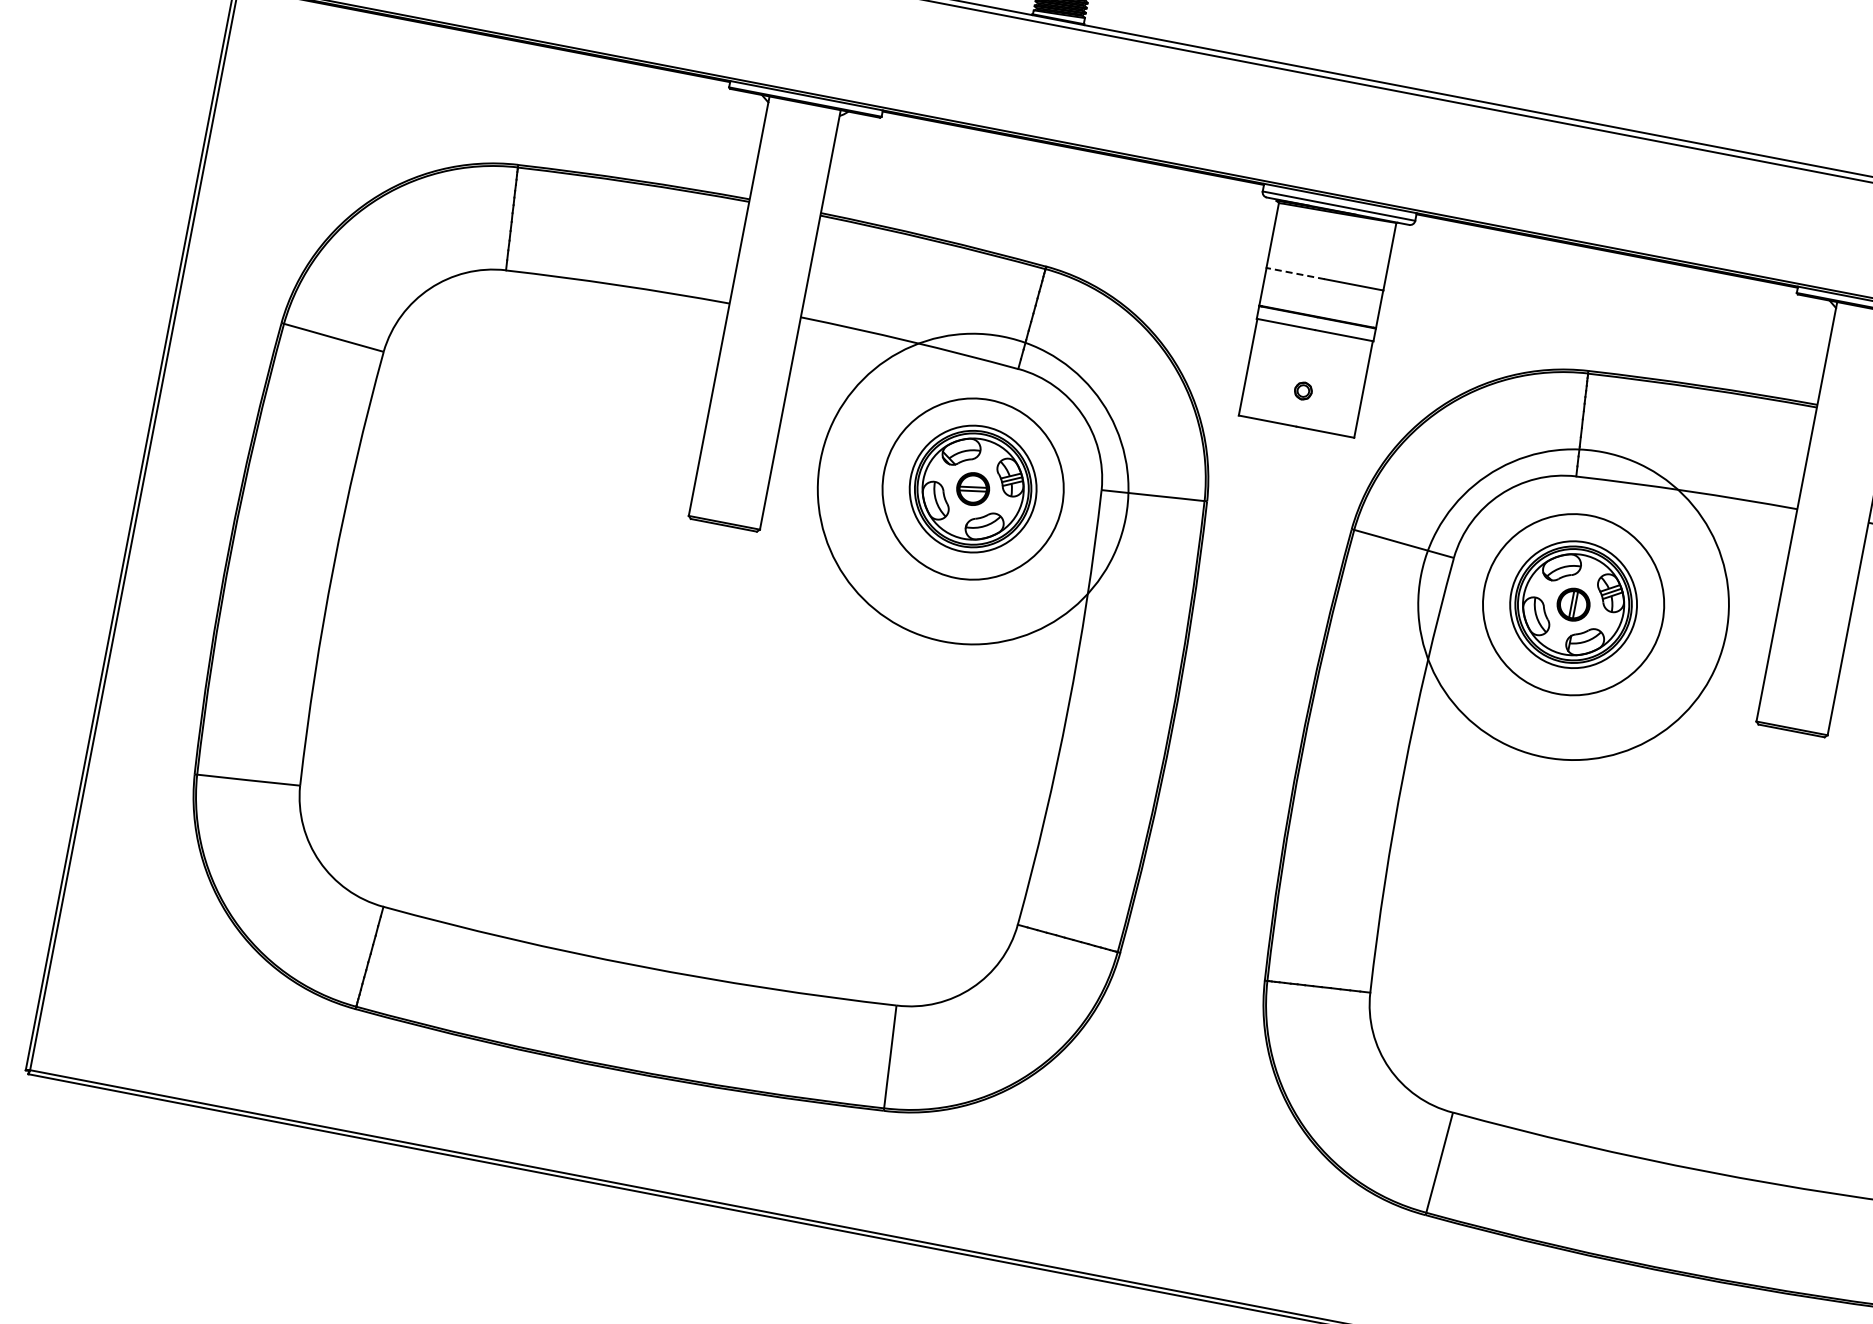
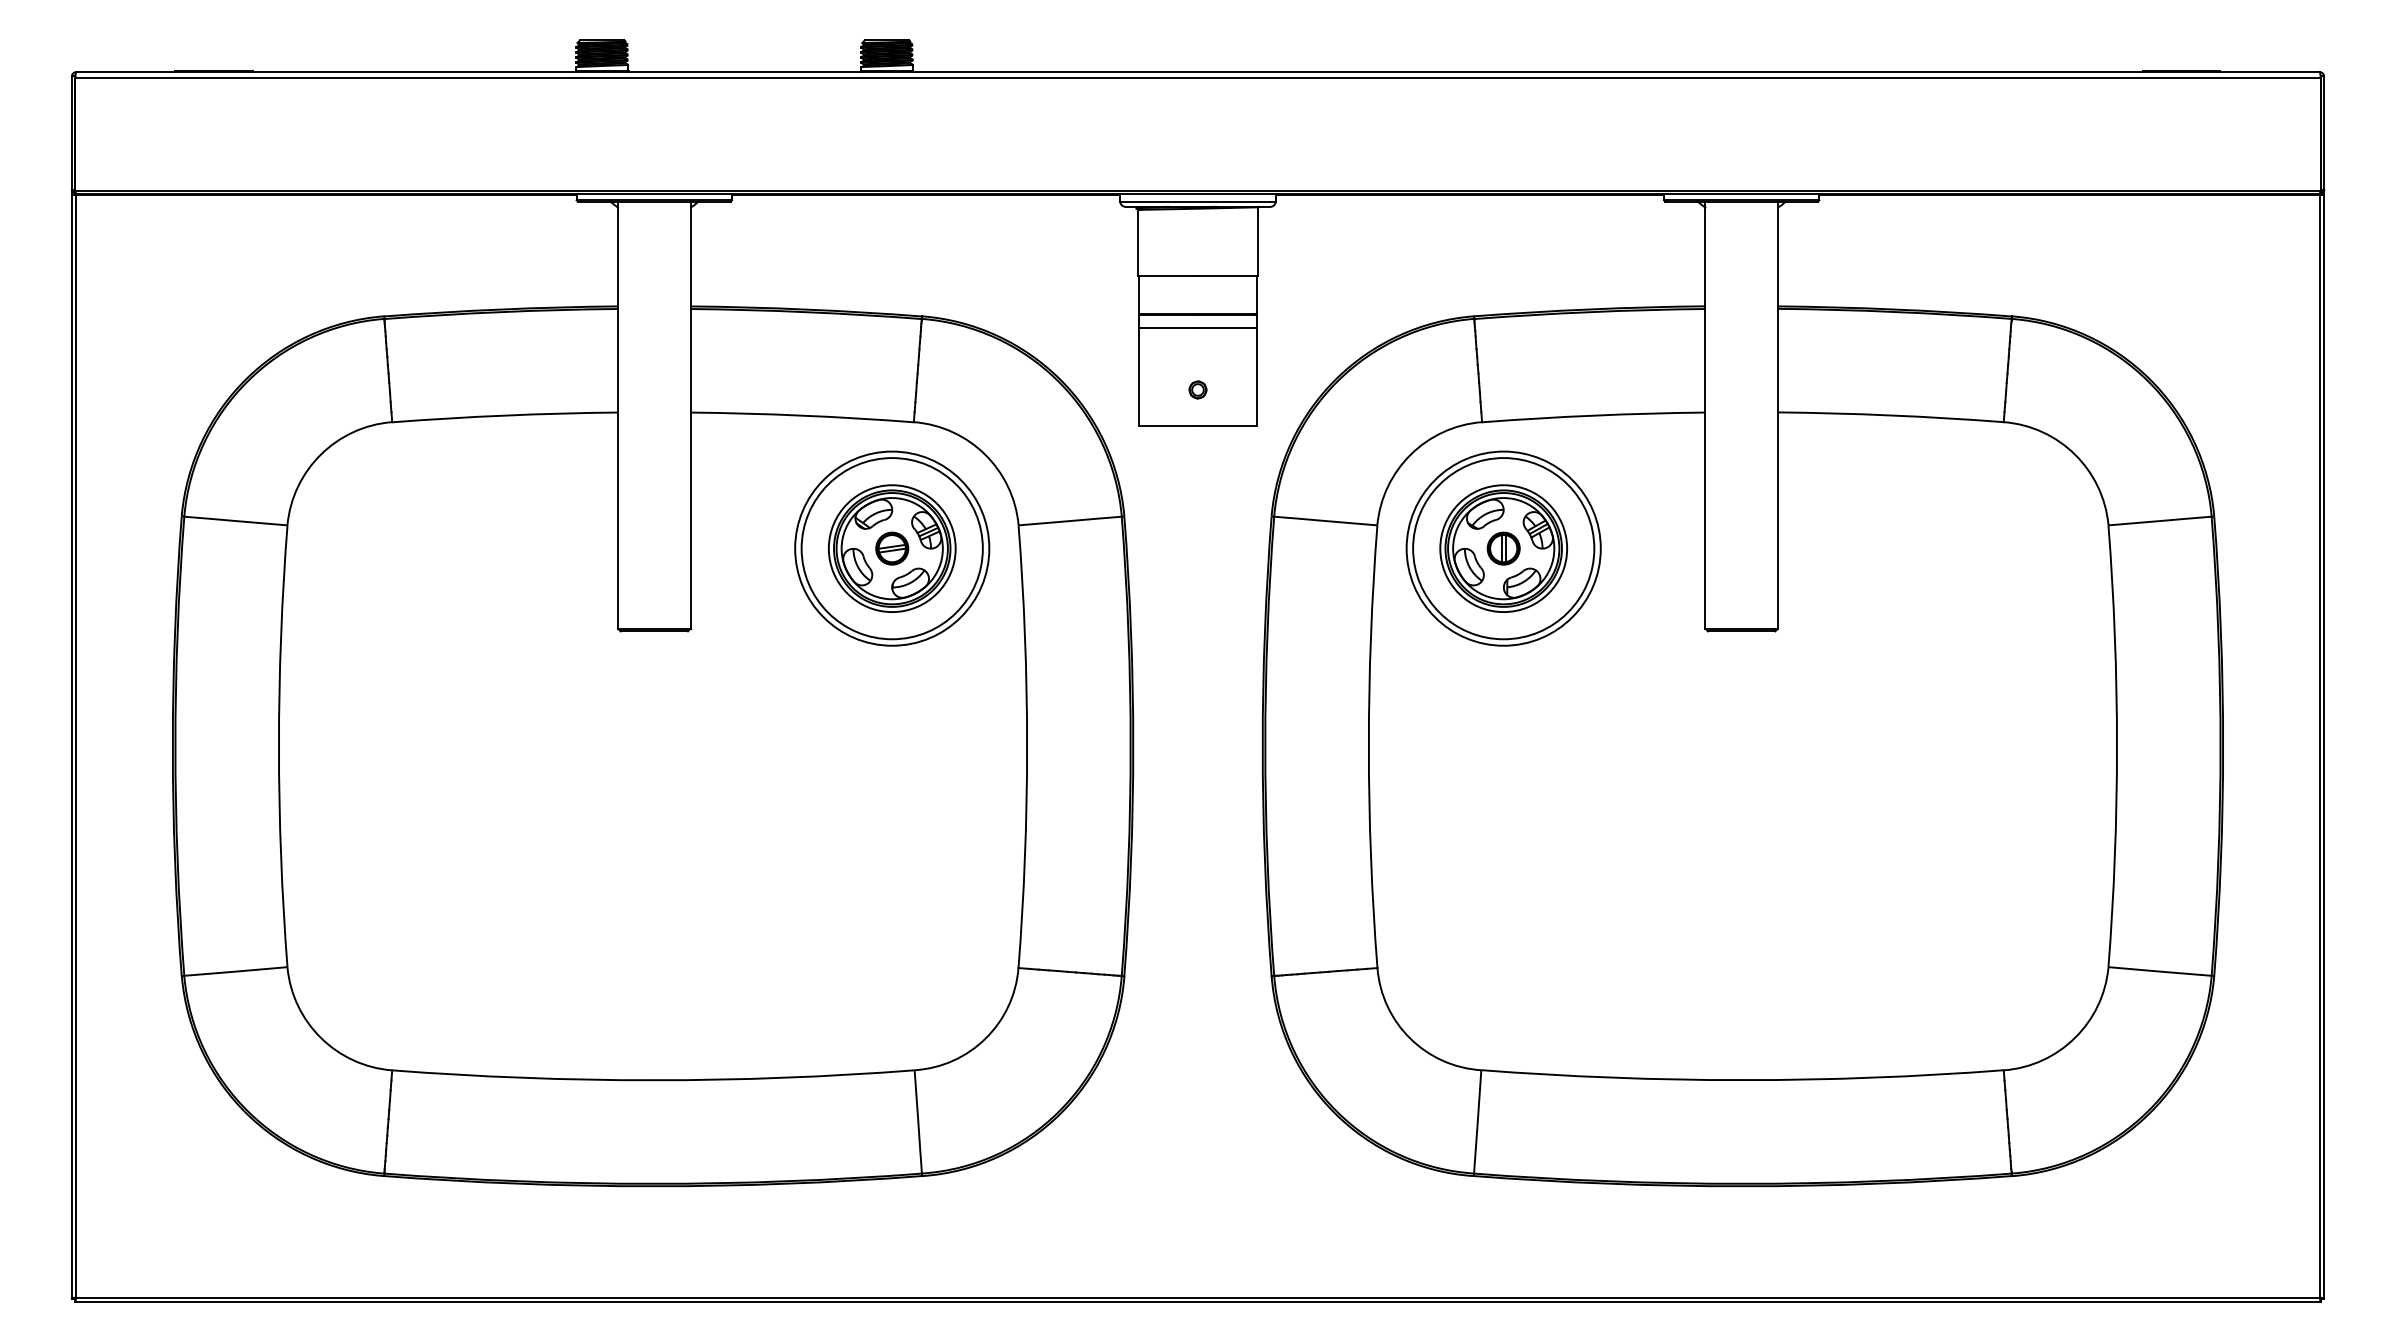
line: (1295, 274) -> (1168, 276), dashed -> solid
circle: (973, 488) -> (892, 548), size x0.62
circle: (1573, 604) -> (1503, 548), size x0.62

